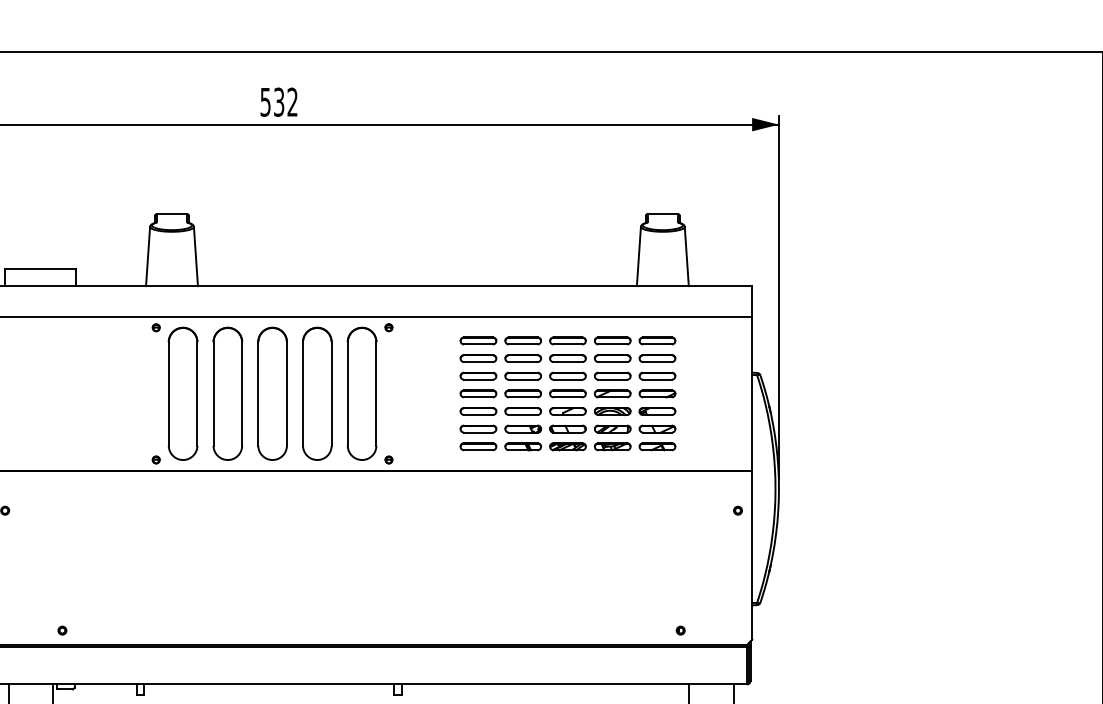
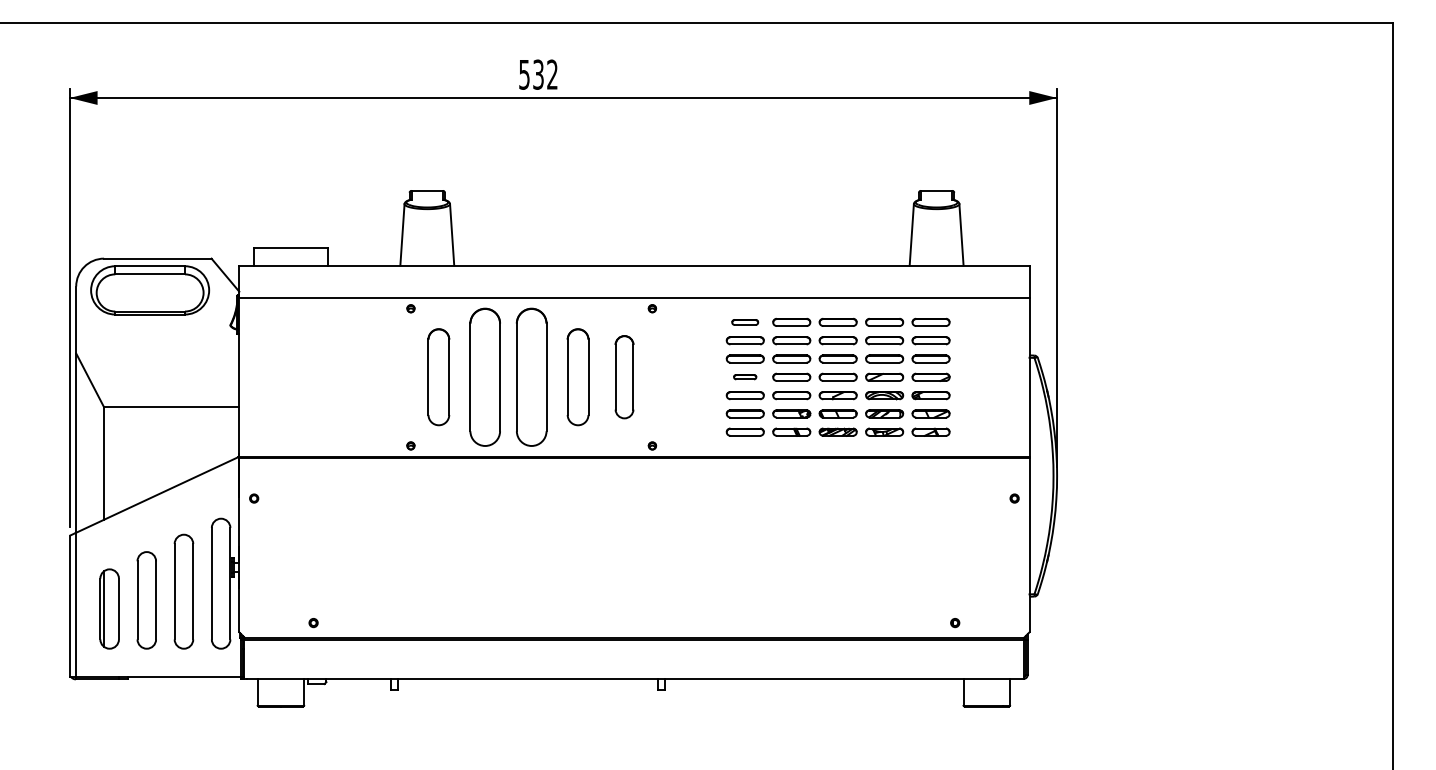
part: (477, 341) -> (744, 322), size x0.7
part: (182, 393) -> (438, 376), size x0.7
part: (316, 393) -> (577, 376), size x0.7
part: (362, 393) -> (624, 376), size x0.6
part: (477, 393) -> (744, 376), size x0.6

